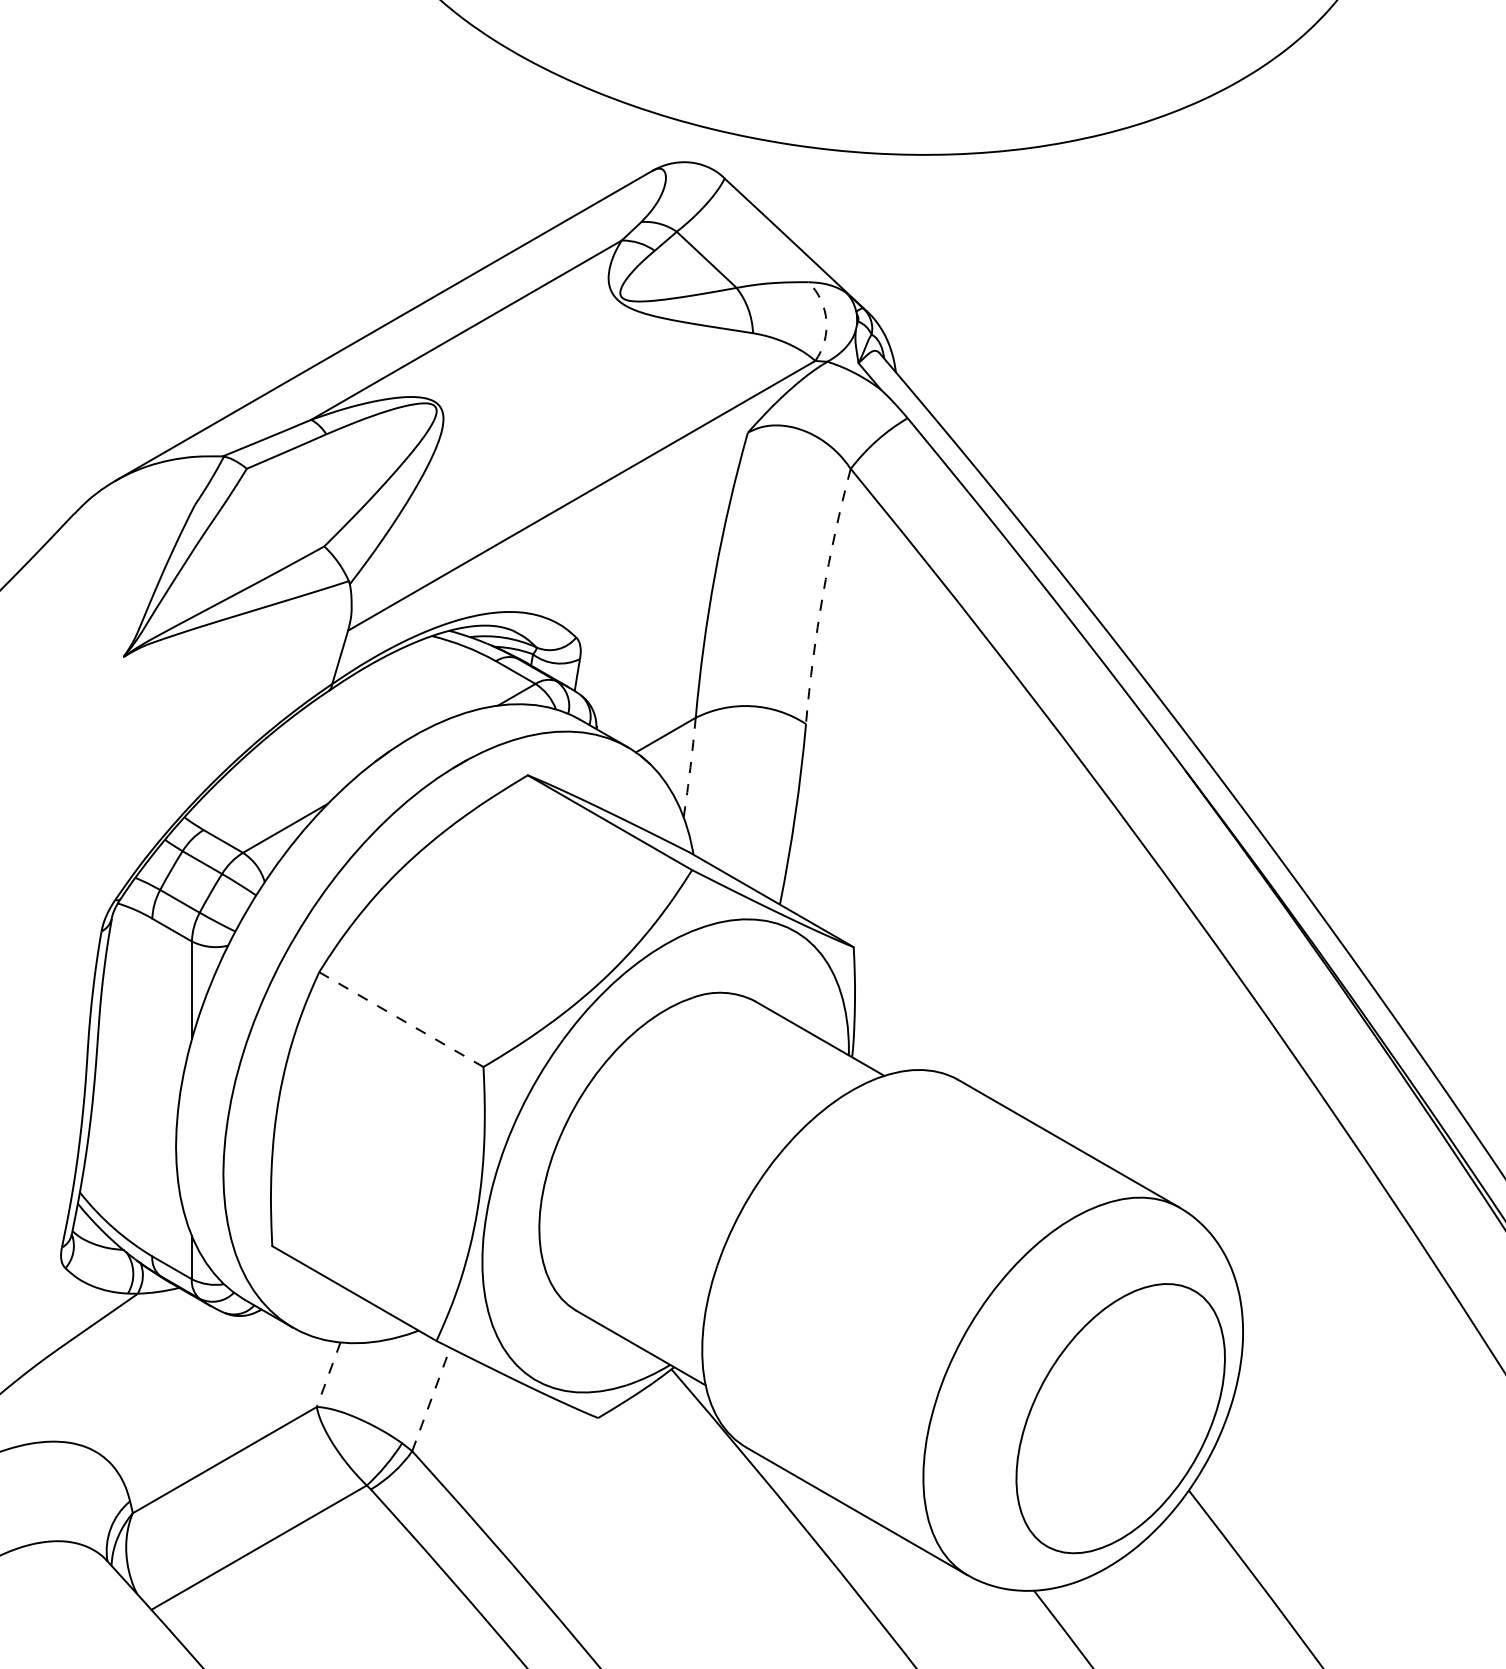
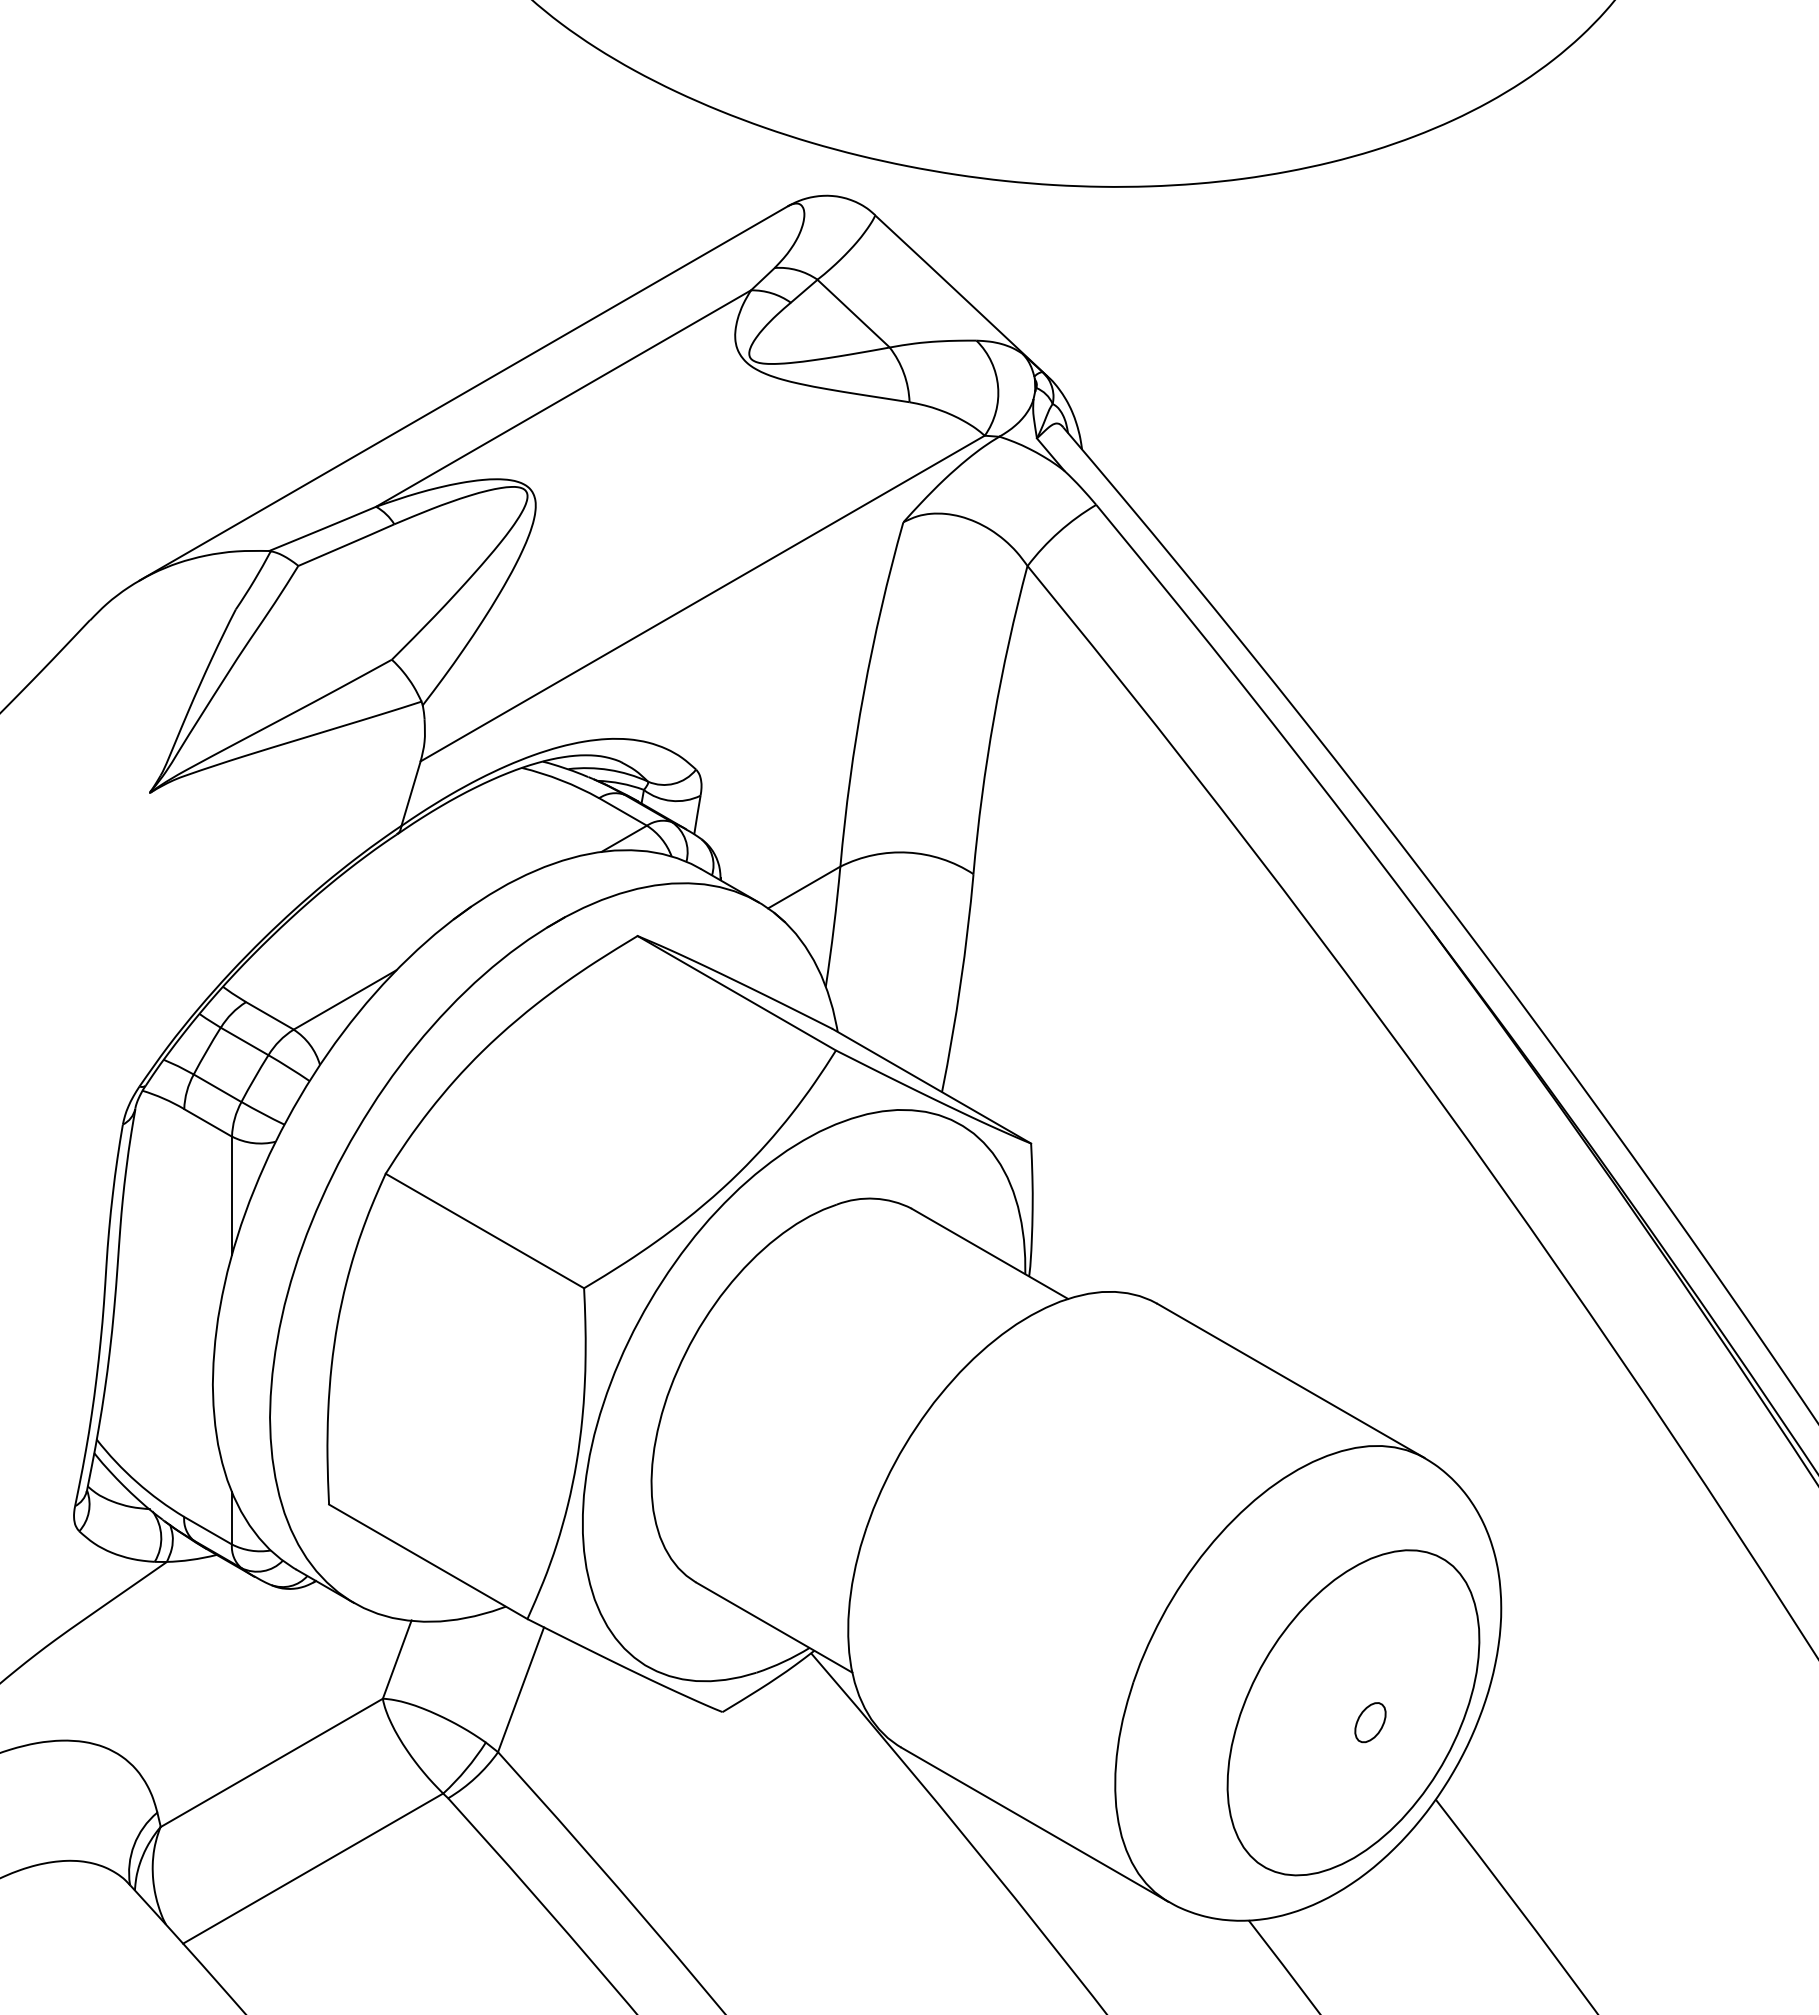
arc: (826, 320) -> (998, 386), dashed -> solid
arc: (822, 595) -> (993, 718), dashed -> solid
arc: (690, 767) -> (833, 926), dashed -> solid
line: (401, 1020) -> (484, 1231), dashed -> solid
line: (328, 1374) -> (397, 1659), dashed -> solid
line: (431, 1399) -> (521, 1689), dashed -> solid
part: (1134, 1426) -> (1370, 1722), added

